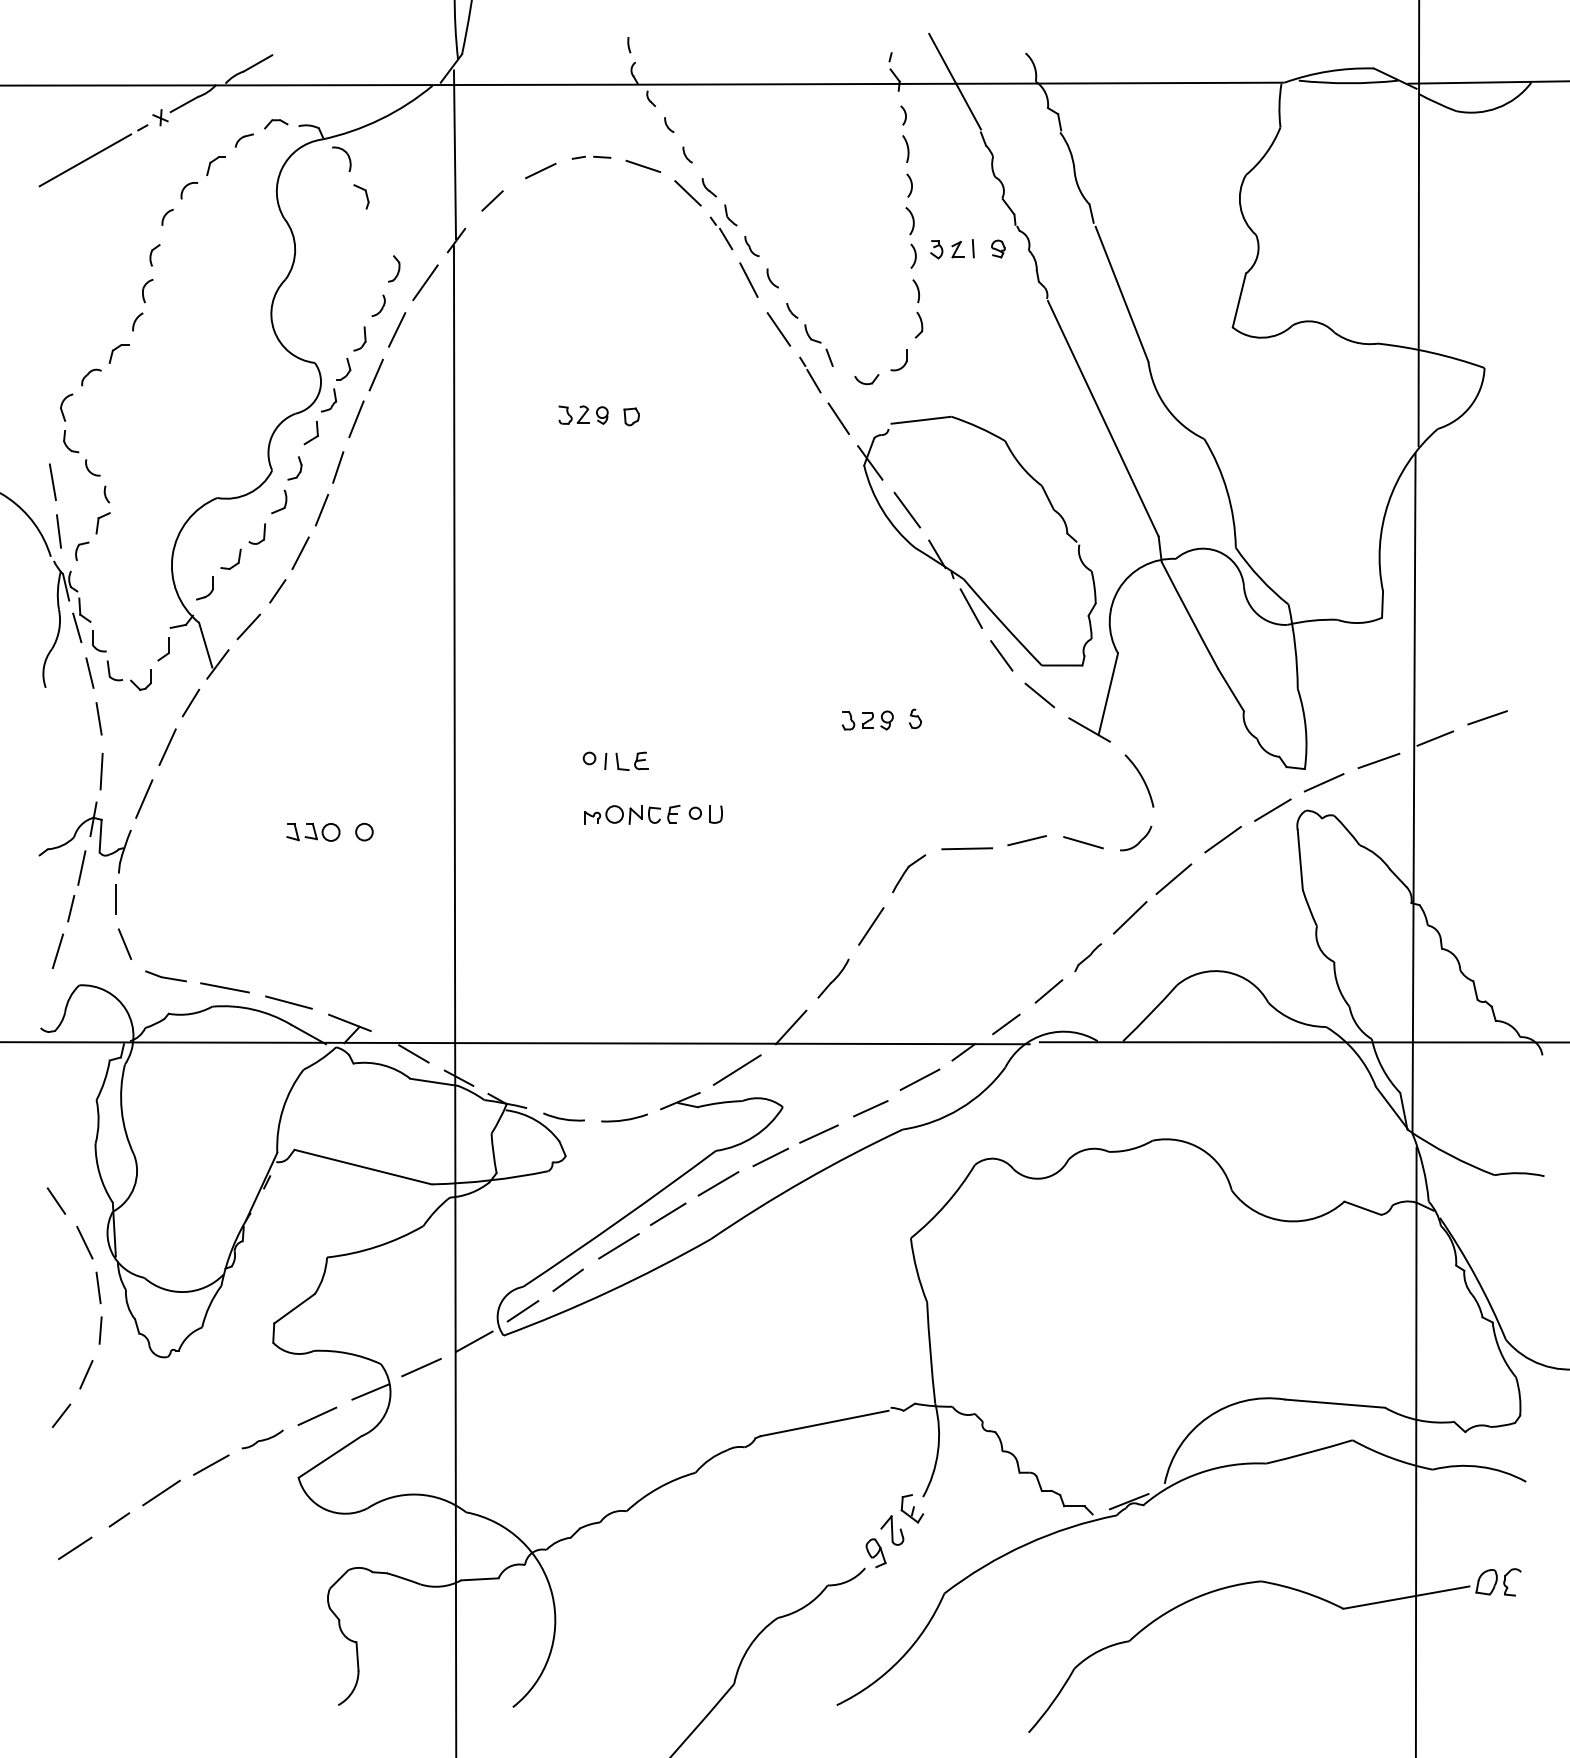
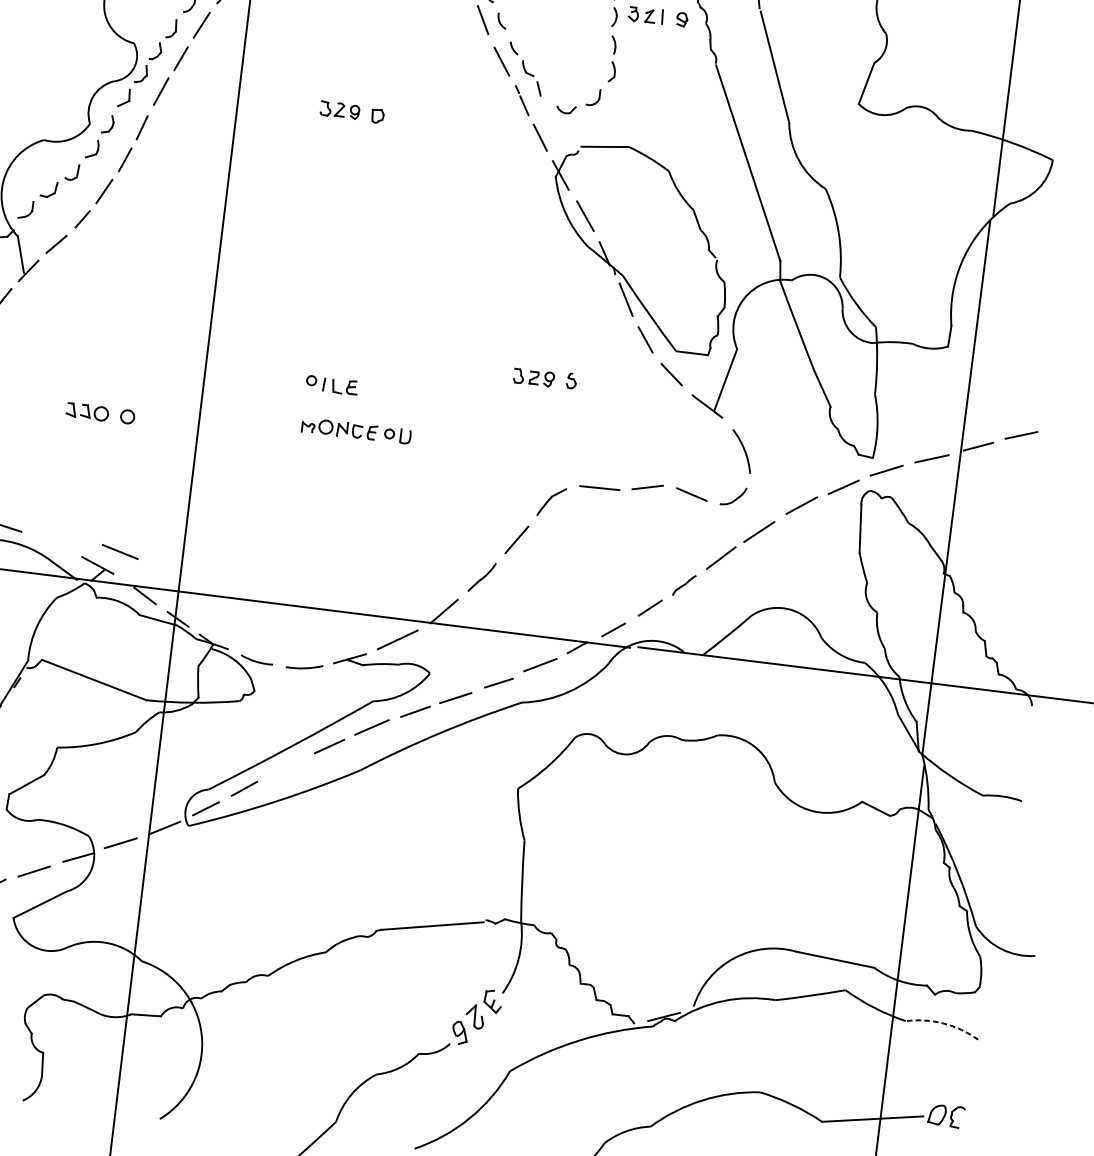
line: (288, 1002) -> (119, 551), moved
line: (618, 1246) -> (287, 767), removed
arc: (1480, 1466) -> (943, 1023), solid -> dashed

